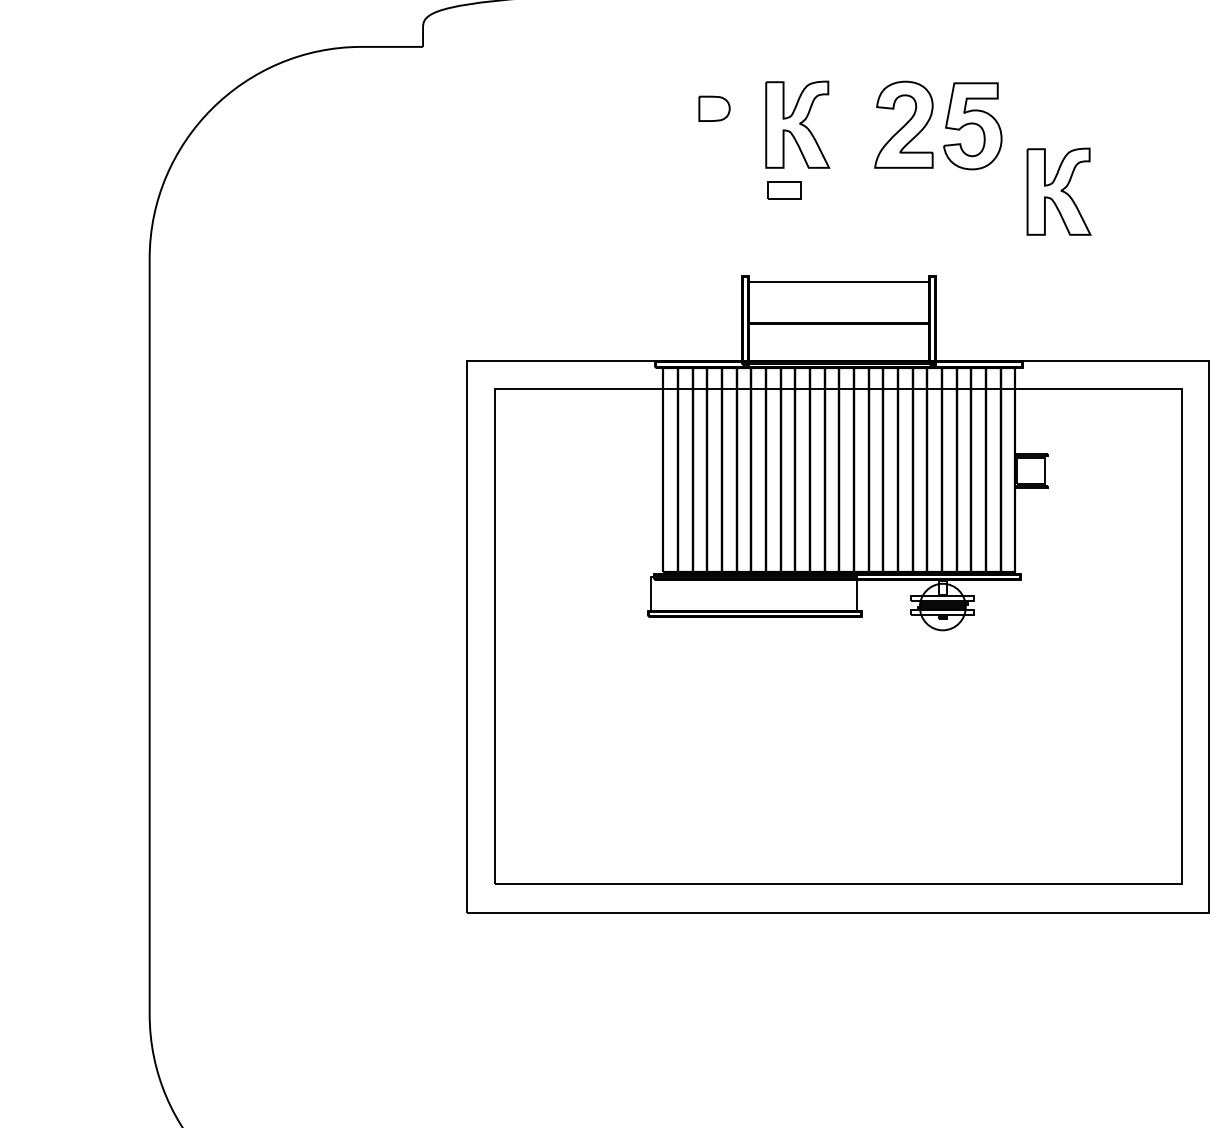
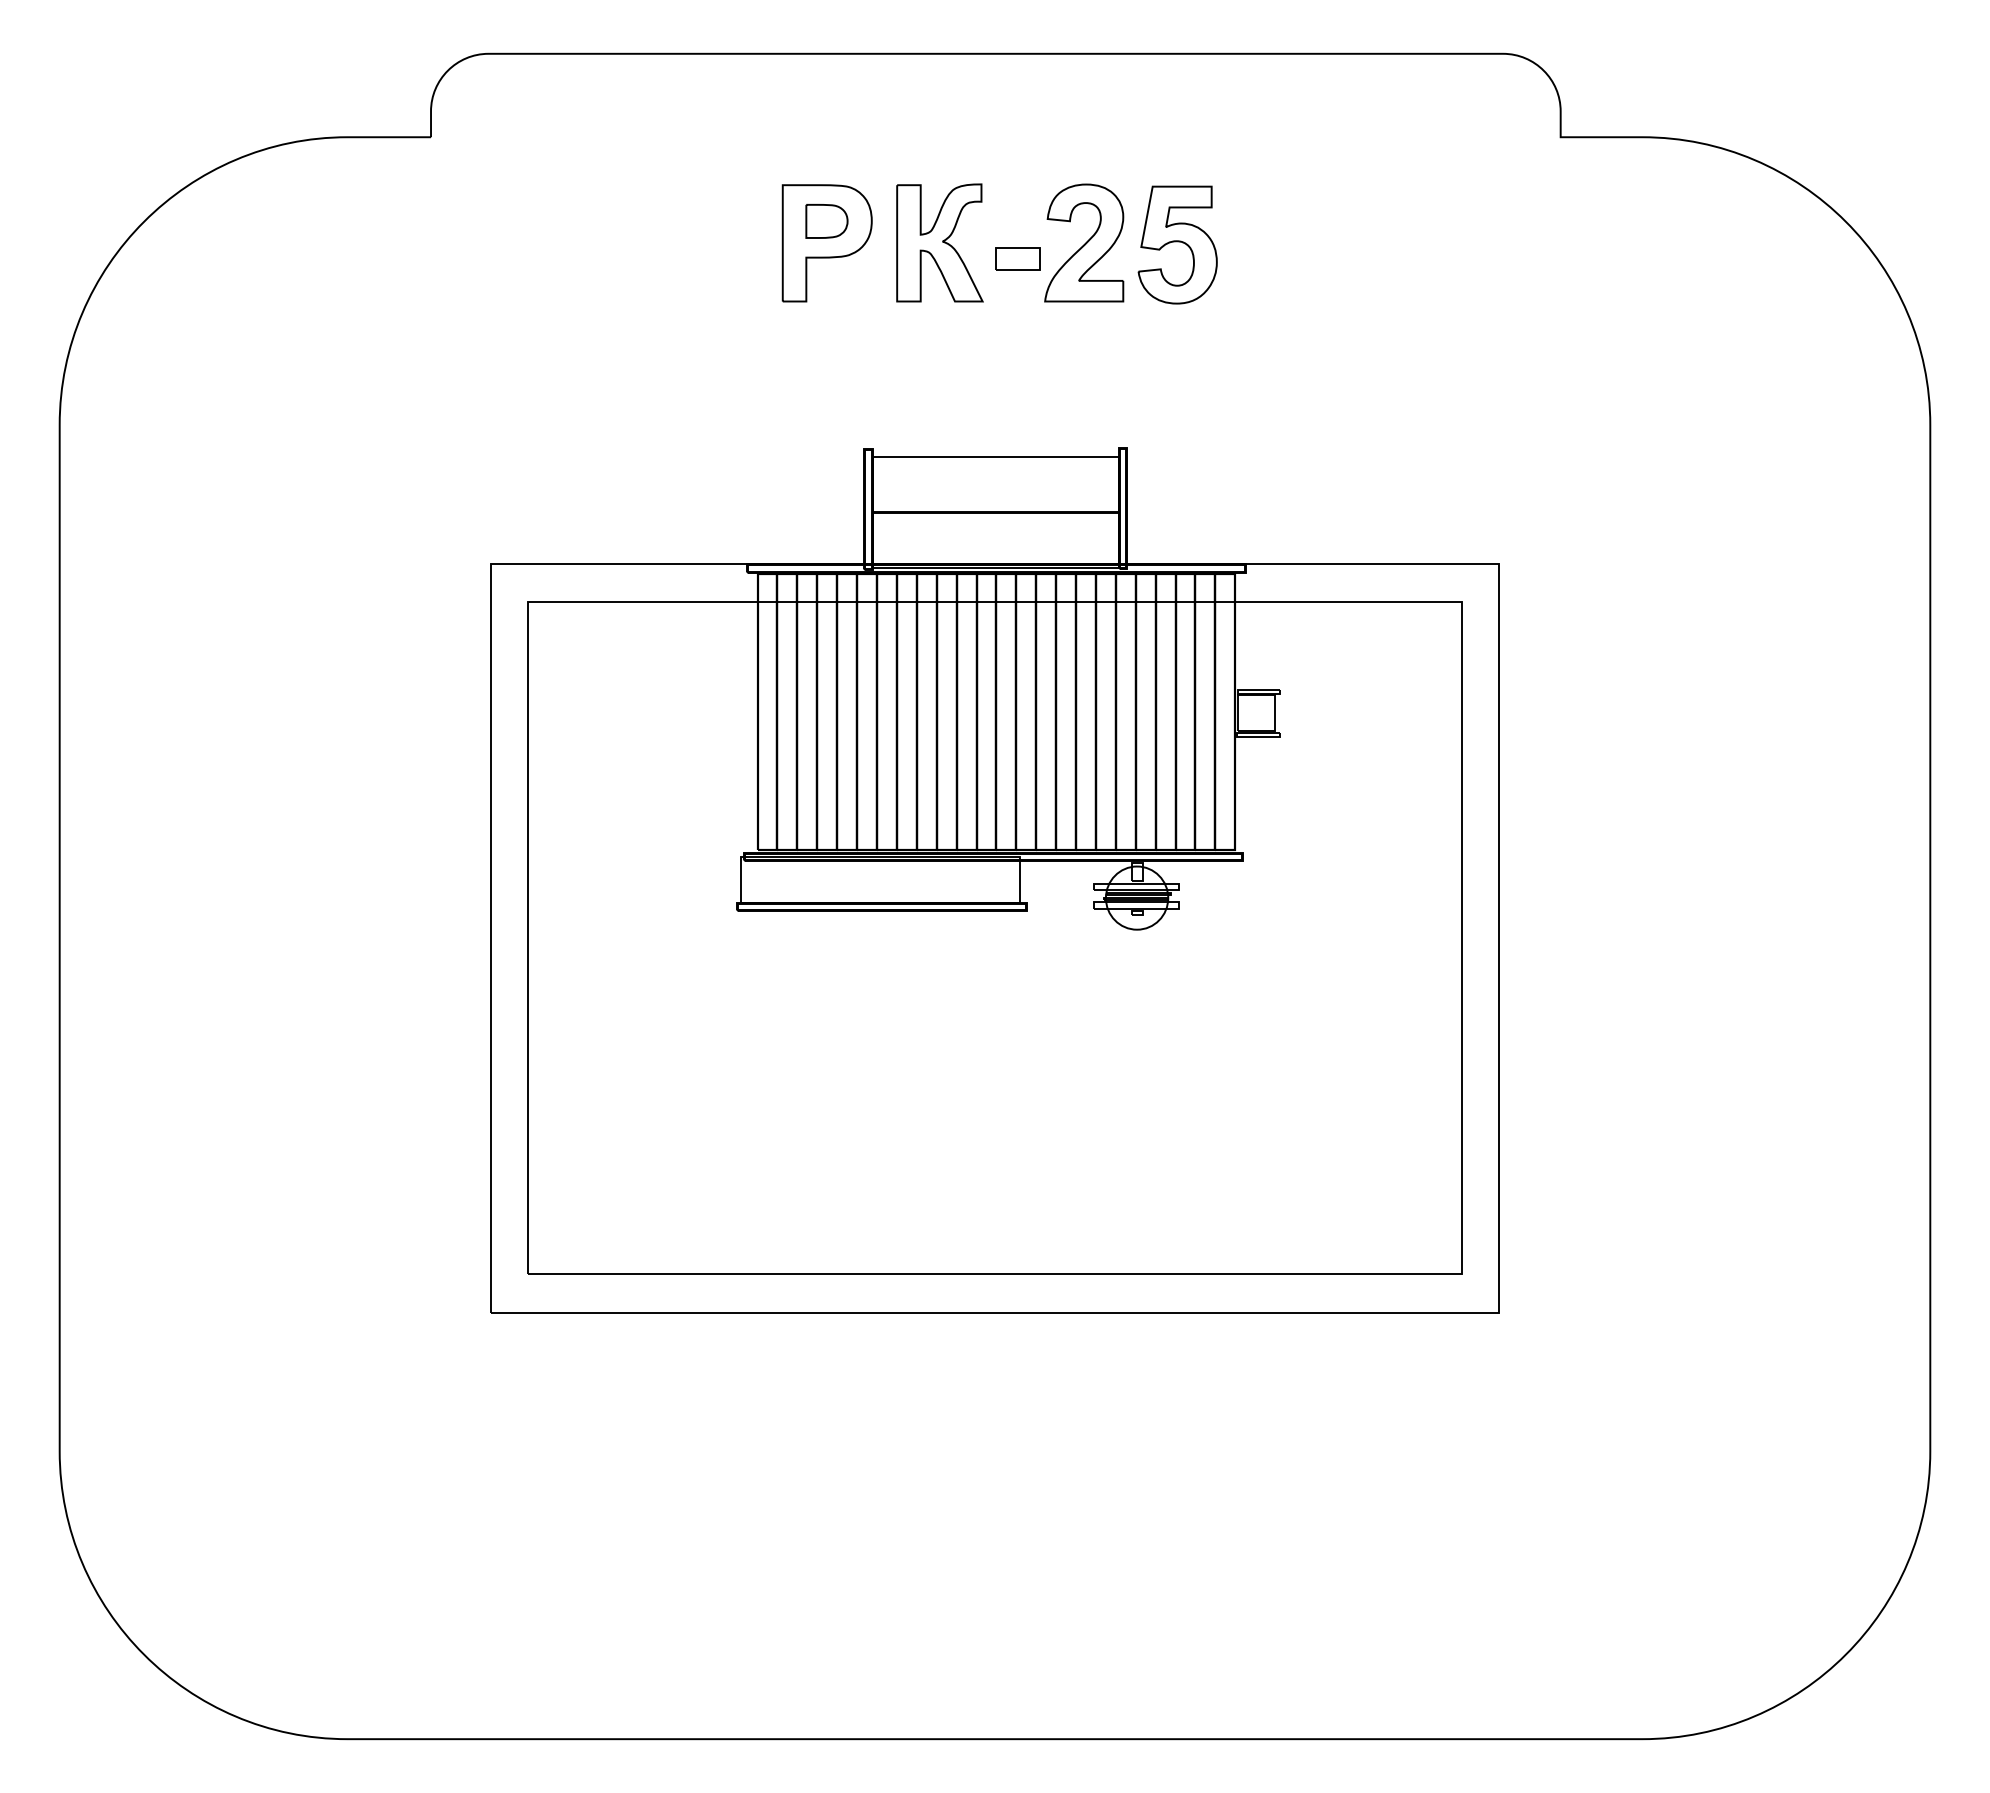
part: (714, 125) -> (826, 243), added
part: (784, 189) -> (1017, 258), moved
part: (1058, 191) -> (1294, 333), removed

